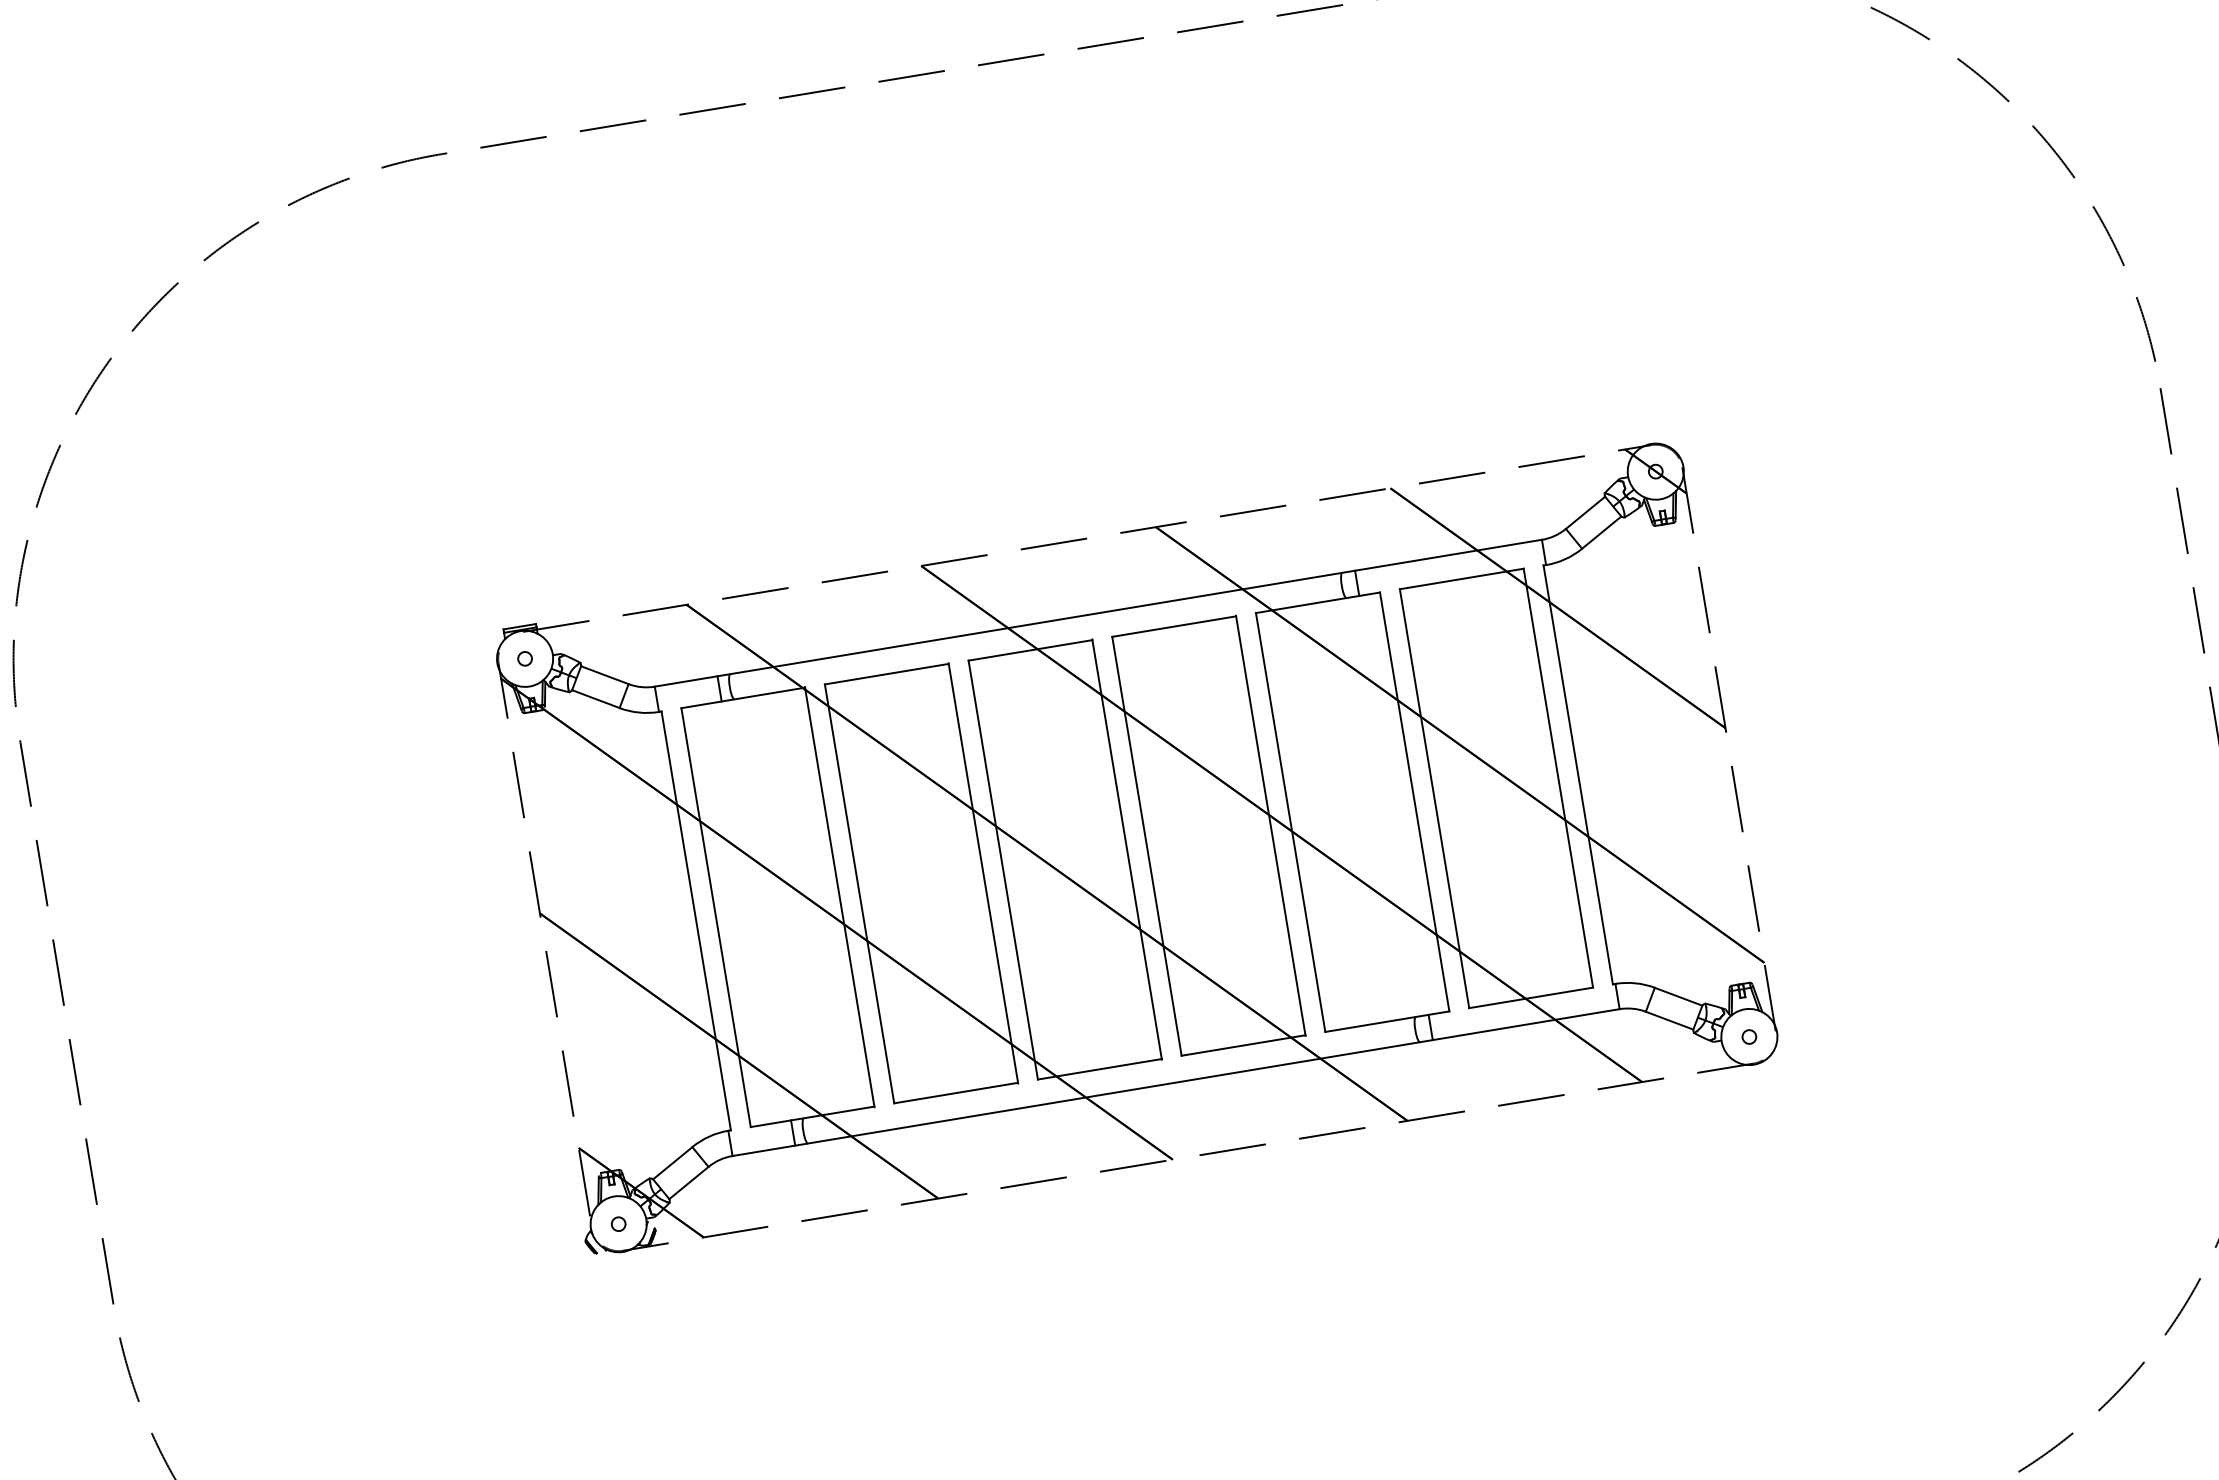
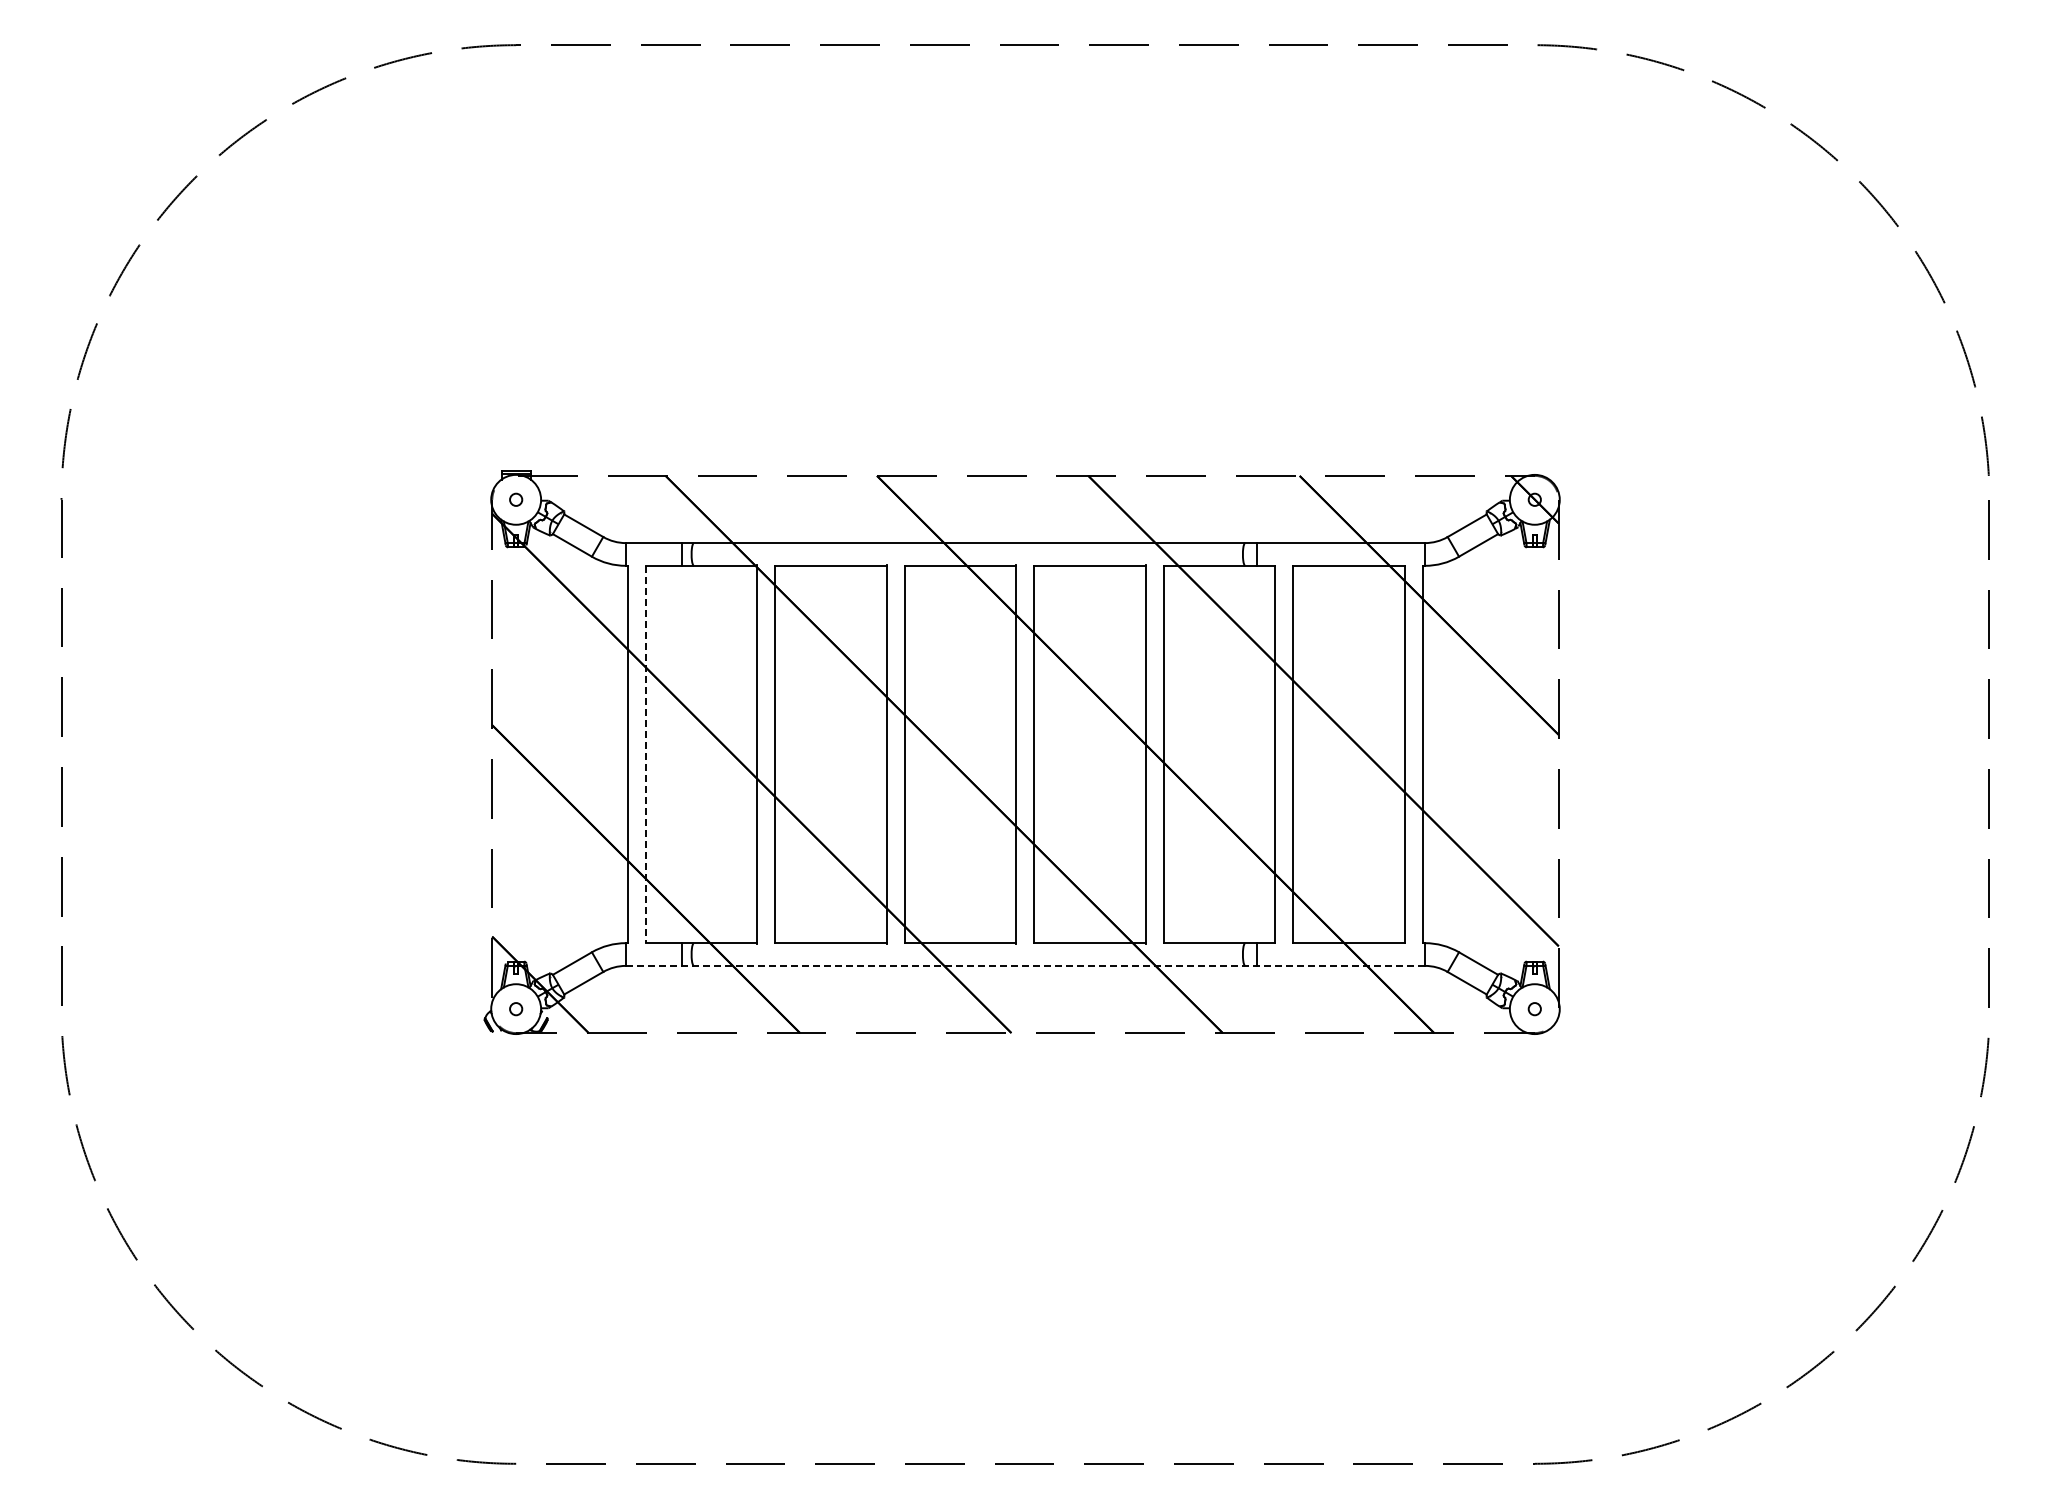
line: (716, 917) -> (646, 754), solid -> dashed
line: (1176, 1082) -> (1025, 965), solid -> dashed

